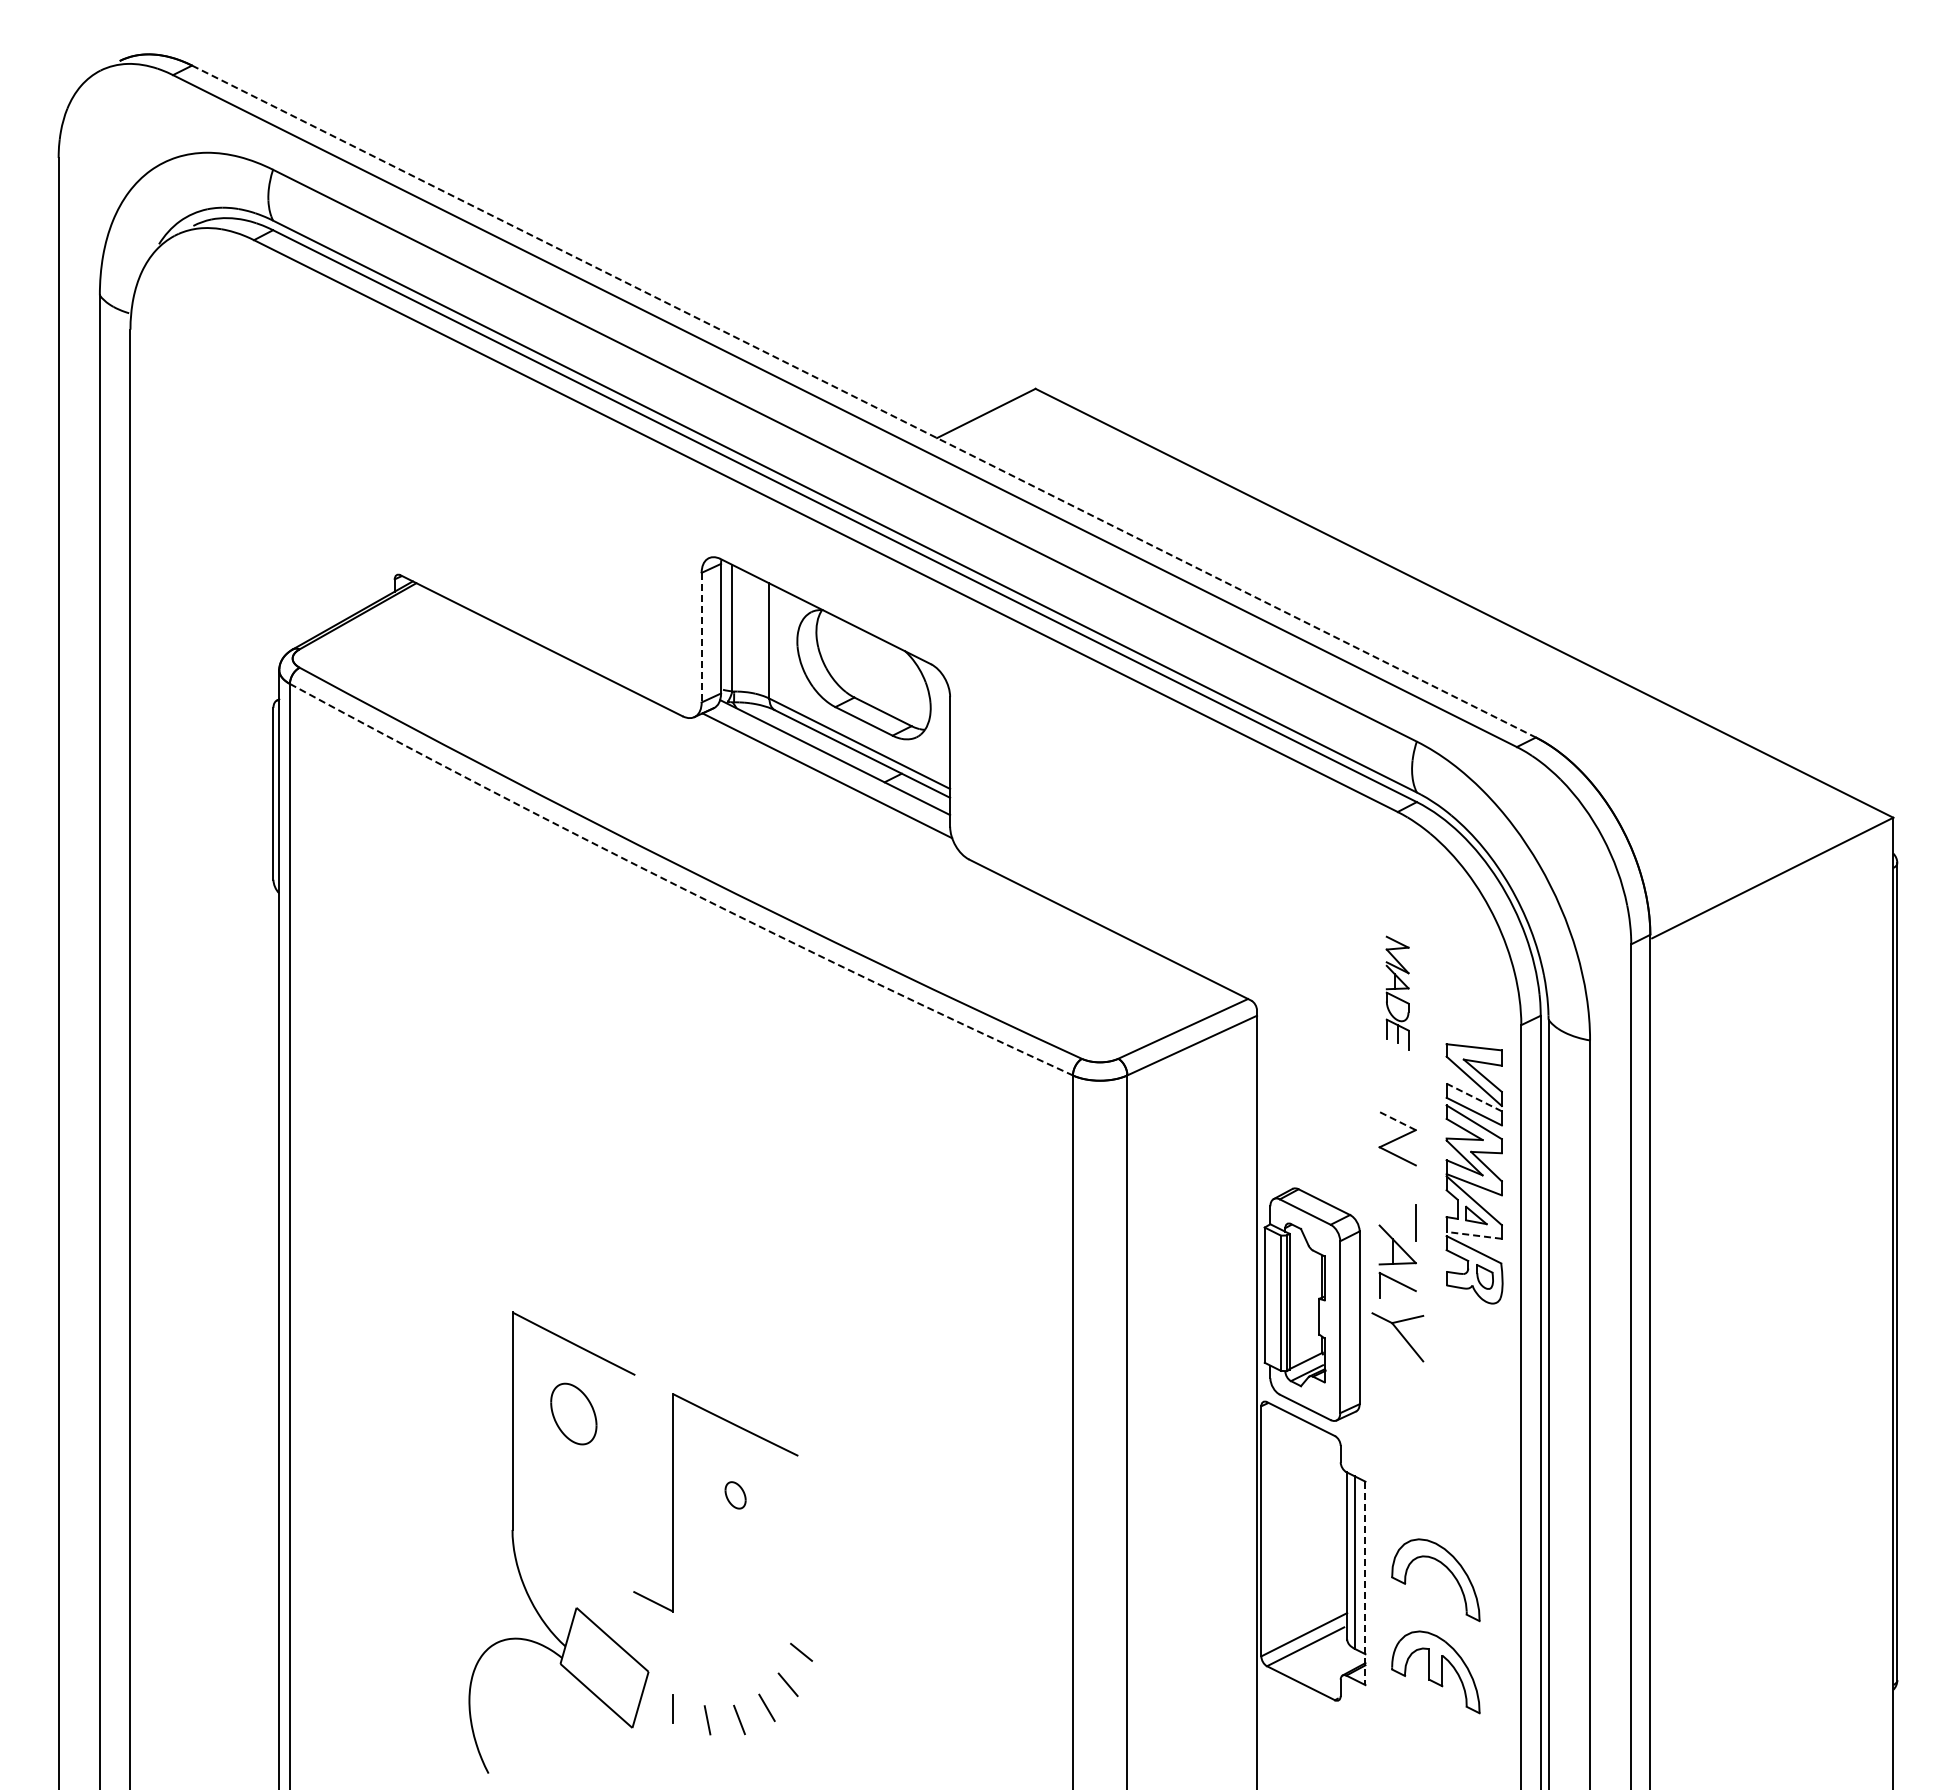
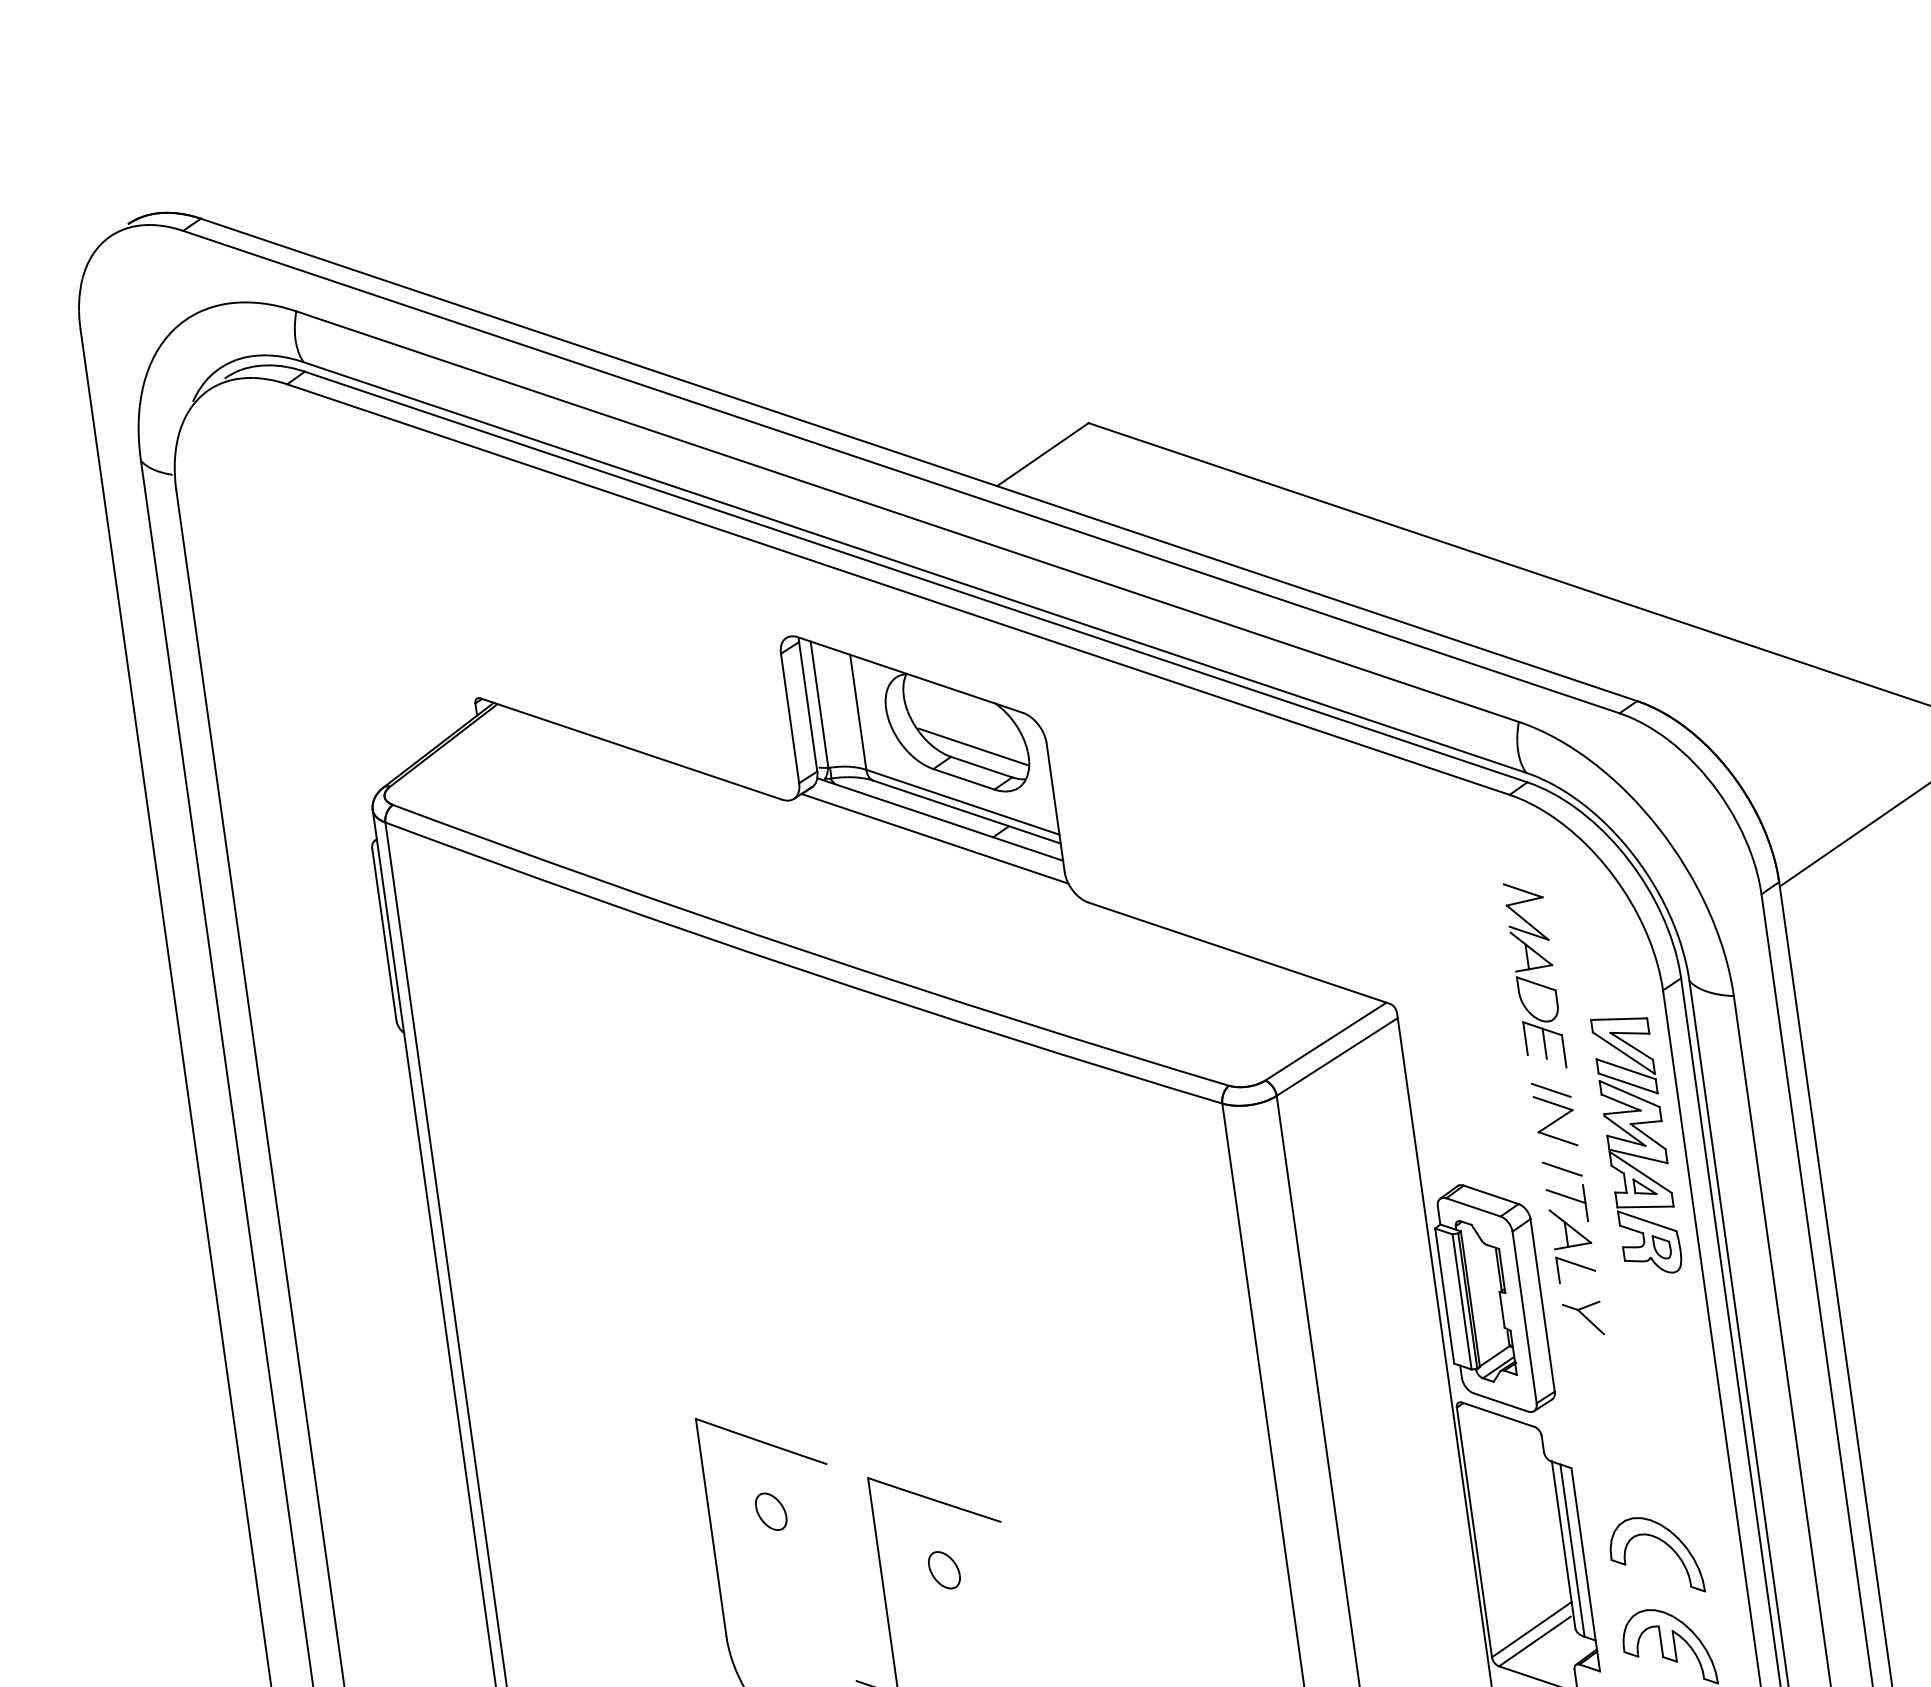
line: (864, 401) -> (919, 459), dashed -> solid
line: (701, 637) -> (789, 718), dashed -> solid
line: (877, 690) -> (973, 746), added
arc: (678, 886) -> (801, 970), dashed -> solid
part: (1397, 993) -> (1534, 976), size x1.67
line: (1474, 1097) -> (1626, 1069), dashed -> solid
line: (1397, 1107) -> (1550, 1090), added
line: (1397, 1120) -> (1552, 1103), dashed -> solid
line: (1397, 1186) -> (1562, 1168), added
line: (1397, 1214) -> (1565, 1196), added
line: (1474, 1235) -> (1645, 1207), dashed -> solid
part: (1397, 1337) -> (1583, 1319), size x0.71
part: (573, 1413) -> (770, 1511), size x0.62
part: (735, 1495) -> (944, 1570), size x1.43
line: (1365, 1583) -> (1585, 1569), dashed -> solid

